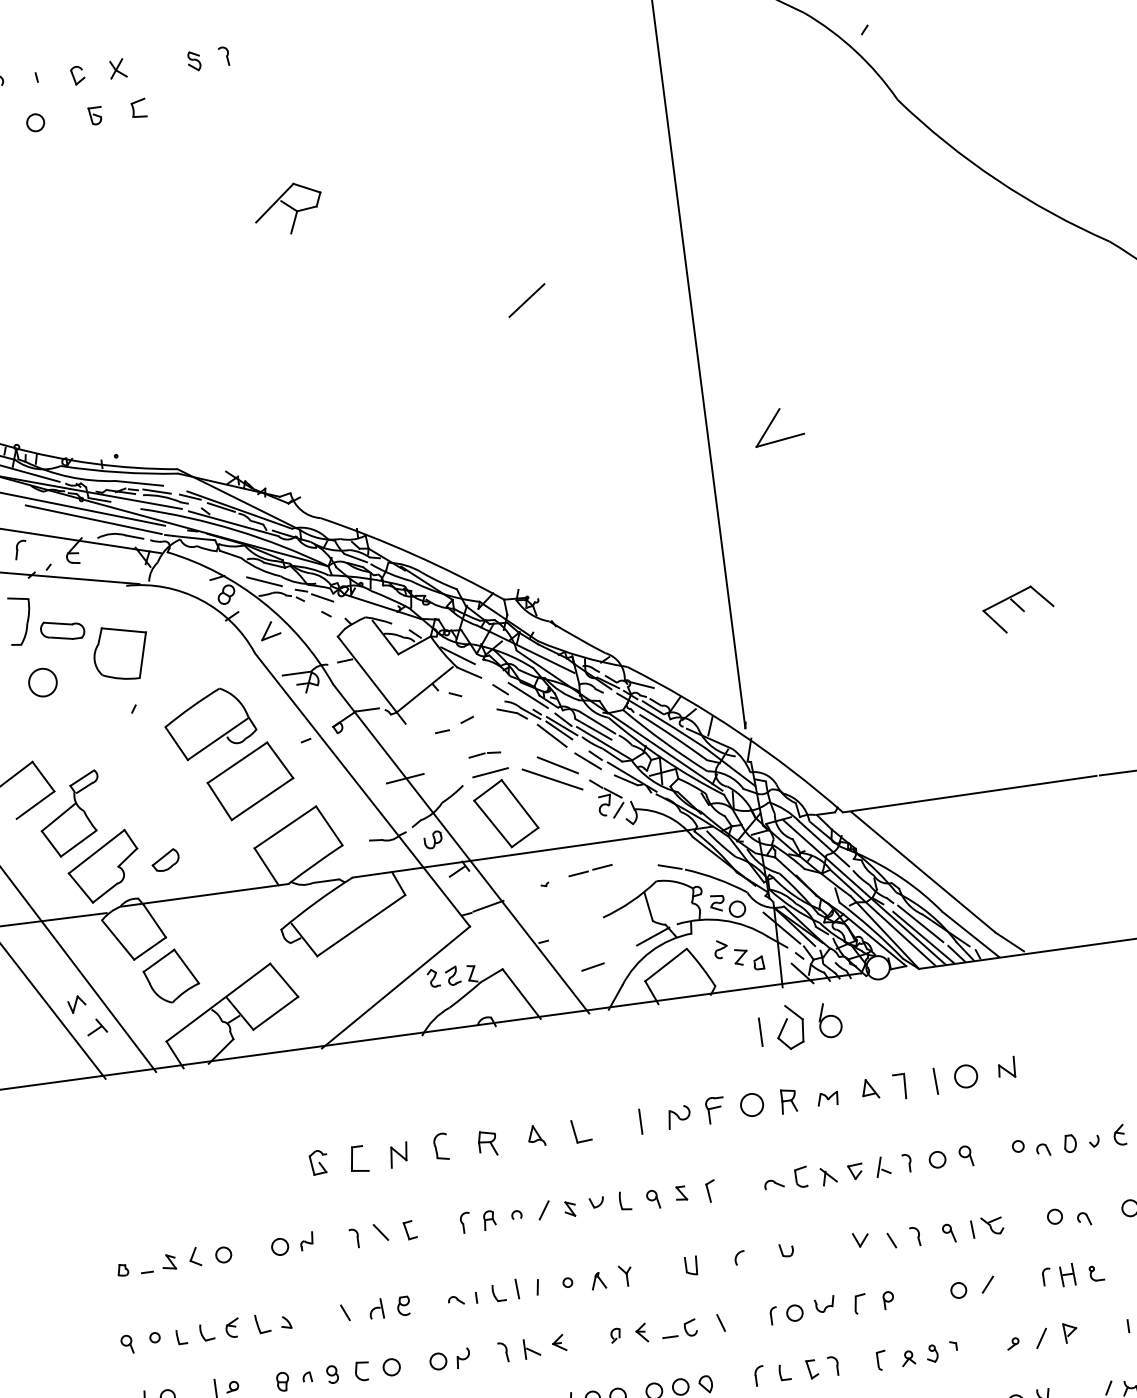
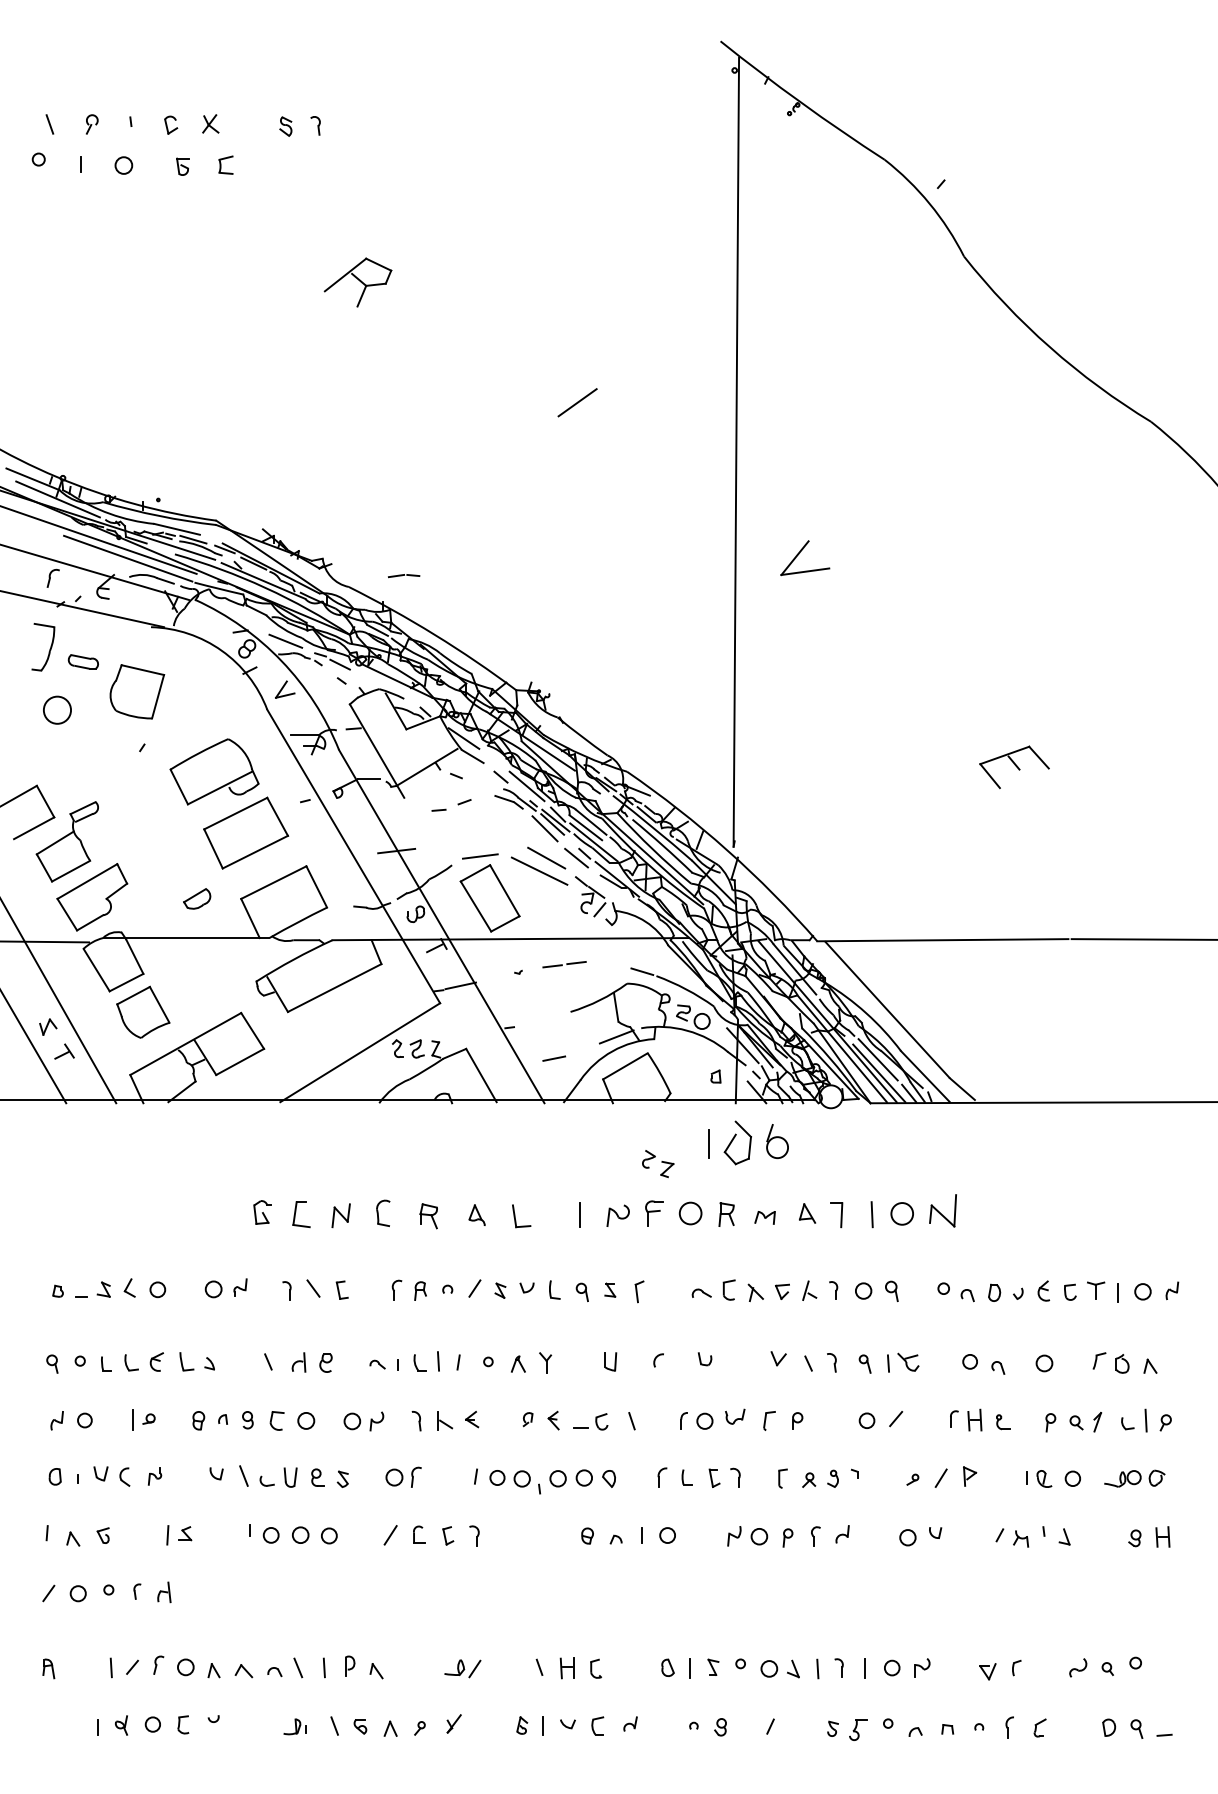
part: (62, 629) -> (83, 661), size x0.7
part: (485, 754) -> (404, 576), moved
part: (165, 859) -> (197, 898), moved
part: (731, 953) -> (658, 1164), moved
part: (1006, 1067) -> (942, 1210), size x1.6

